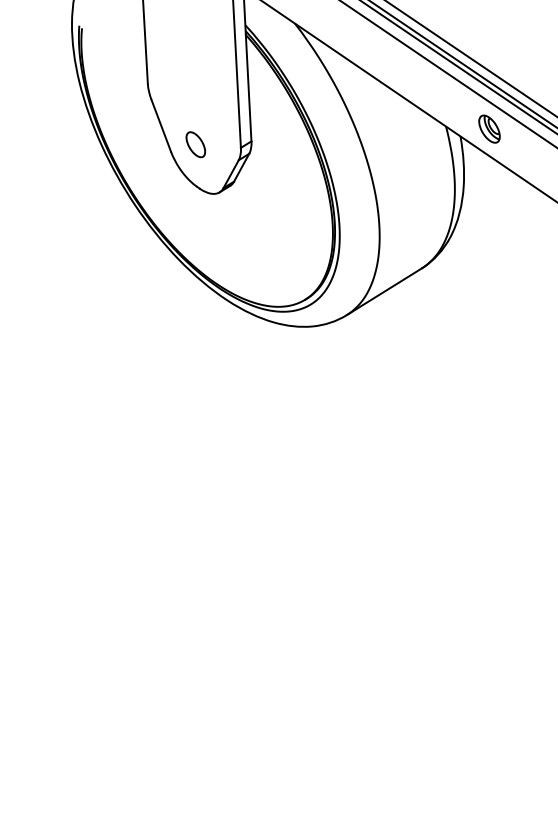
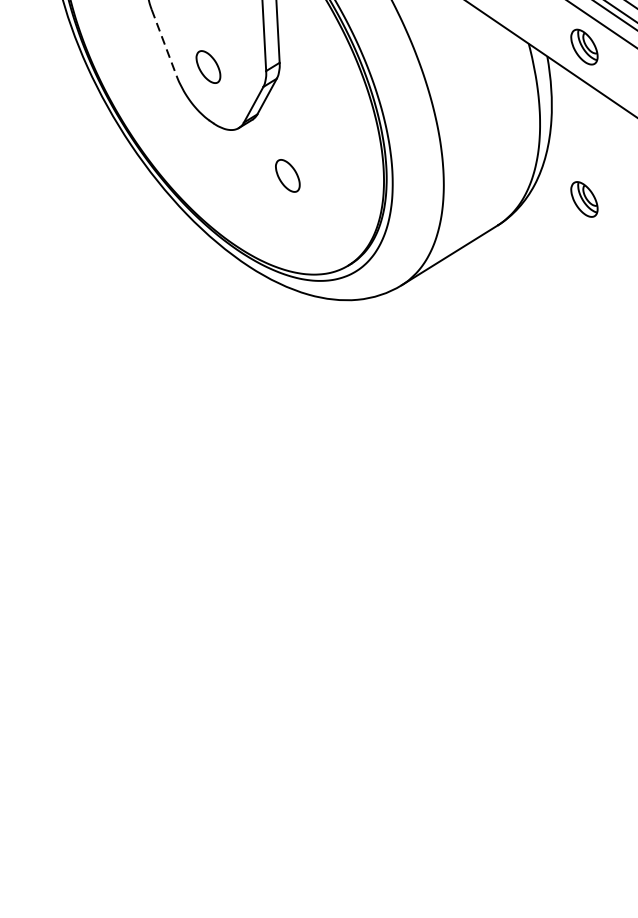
line: (161, 125) -> (164, 42), solid -> dashed
part: (257, 229) -> (287, 175), added
part: (489, 247) -> (584, 198), added

